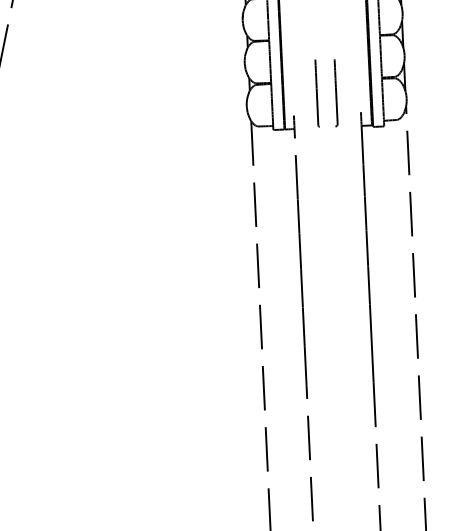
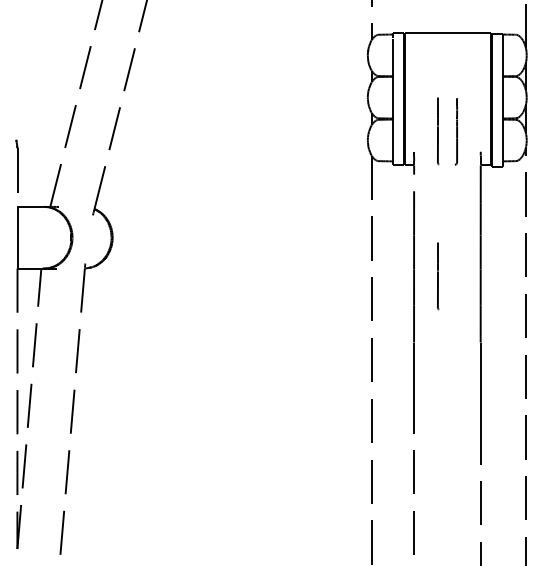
line: (324, 239) -> (438, 276), added

